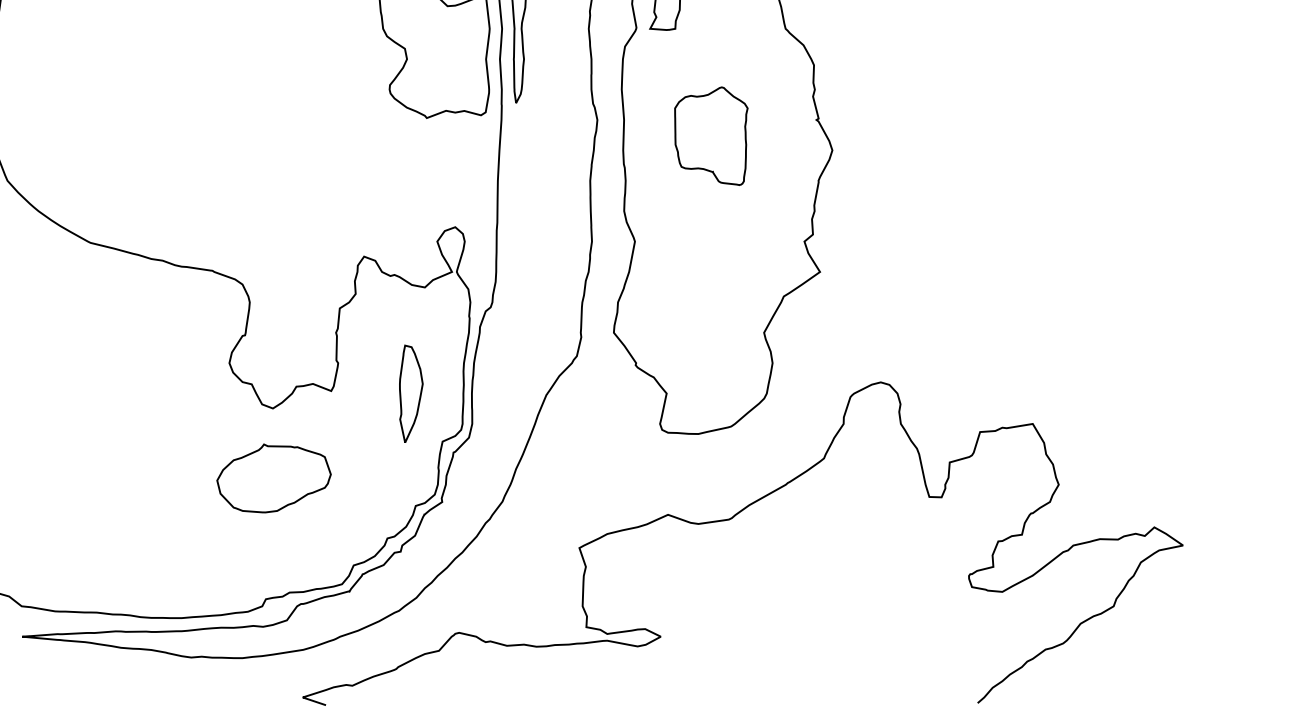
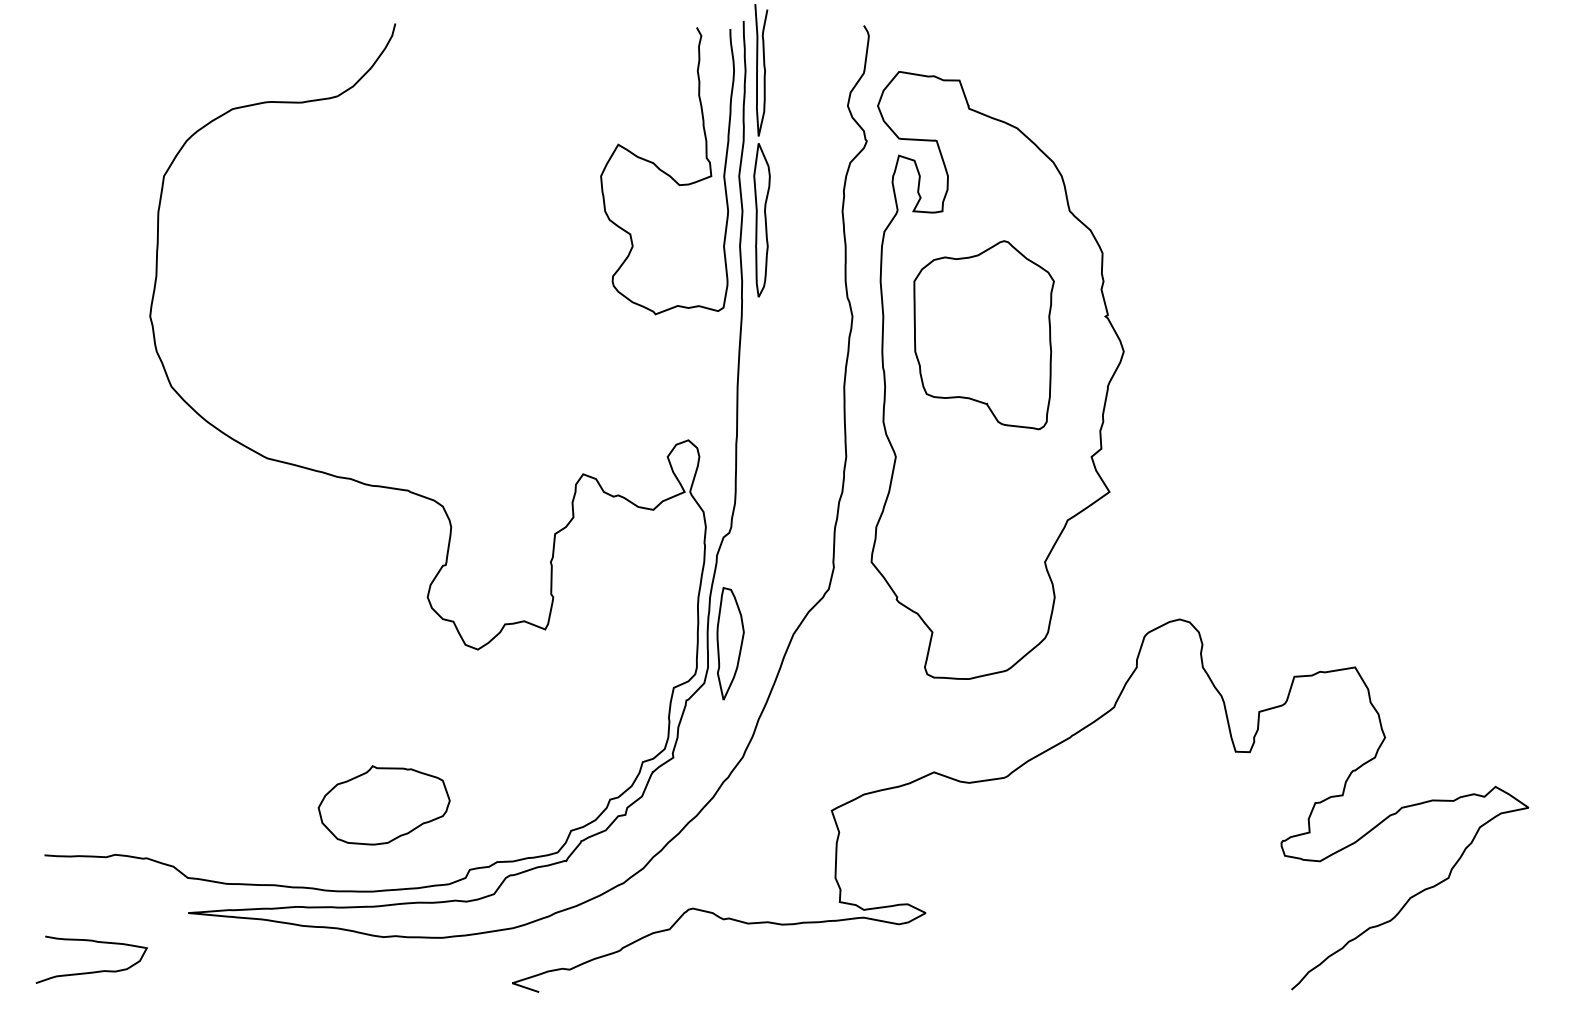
part: (710, 136) -> (983, 335), size x1.67
part: (411, 393) -> (730, 643), moved
part: (273, 478) -> (383, 805), moved

